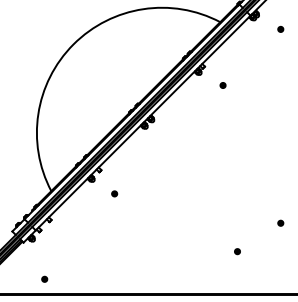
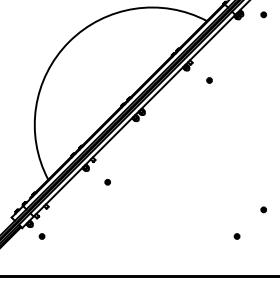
part: (280, 29) -> (263, 14), moved
part: (236, 251) -> (236, 236), moved
part: (44, 279) -> (41, 236), moved

